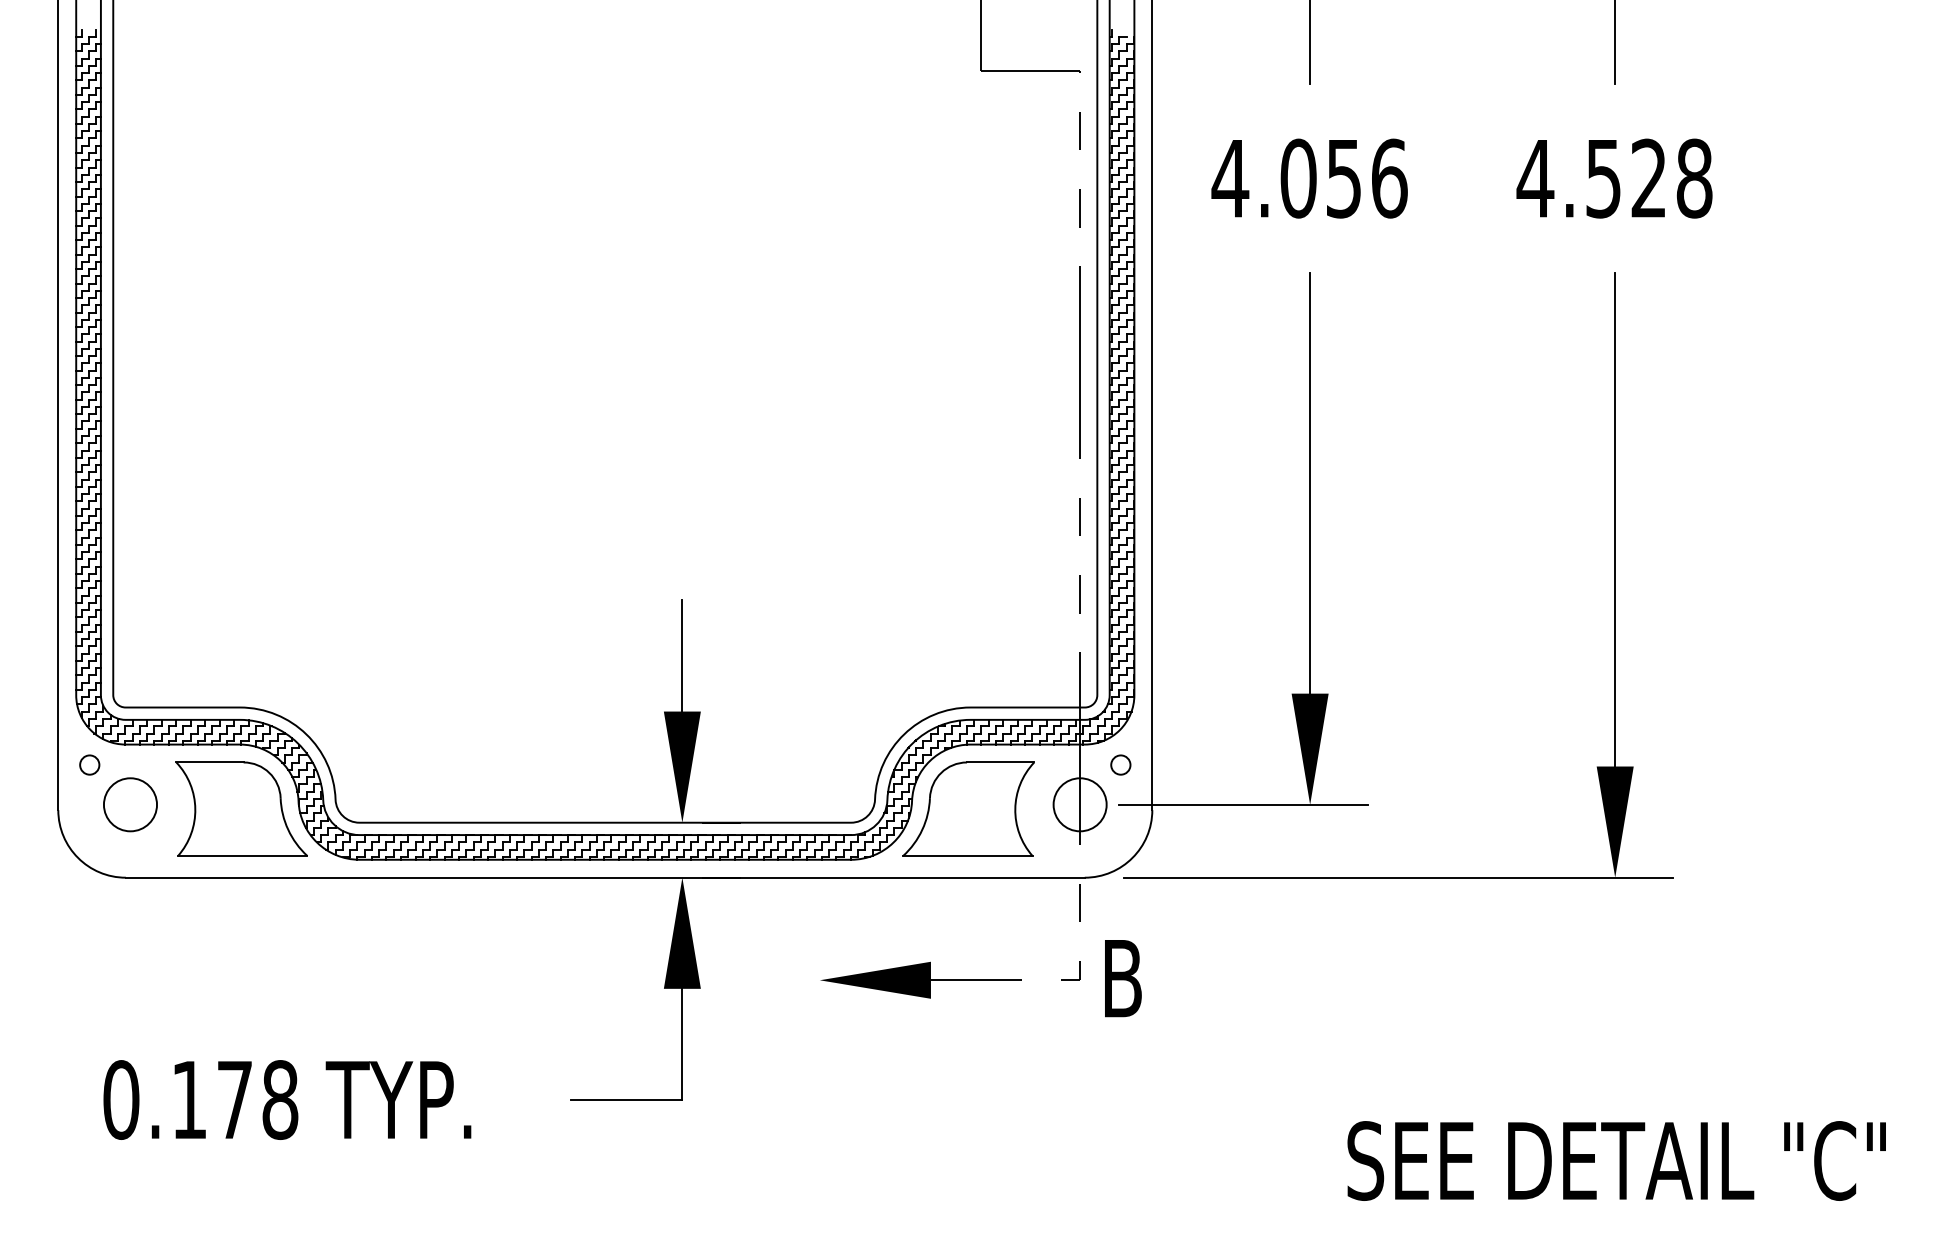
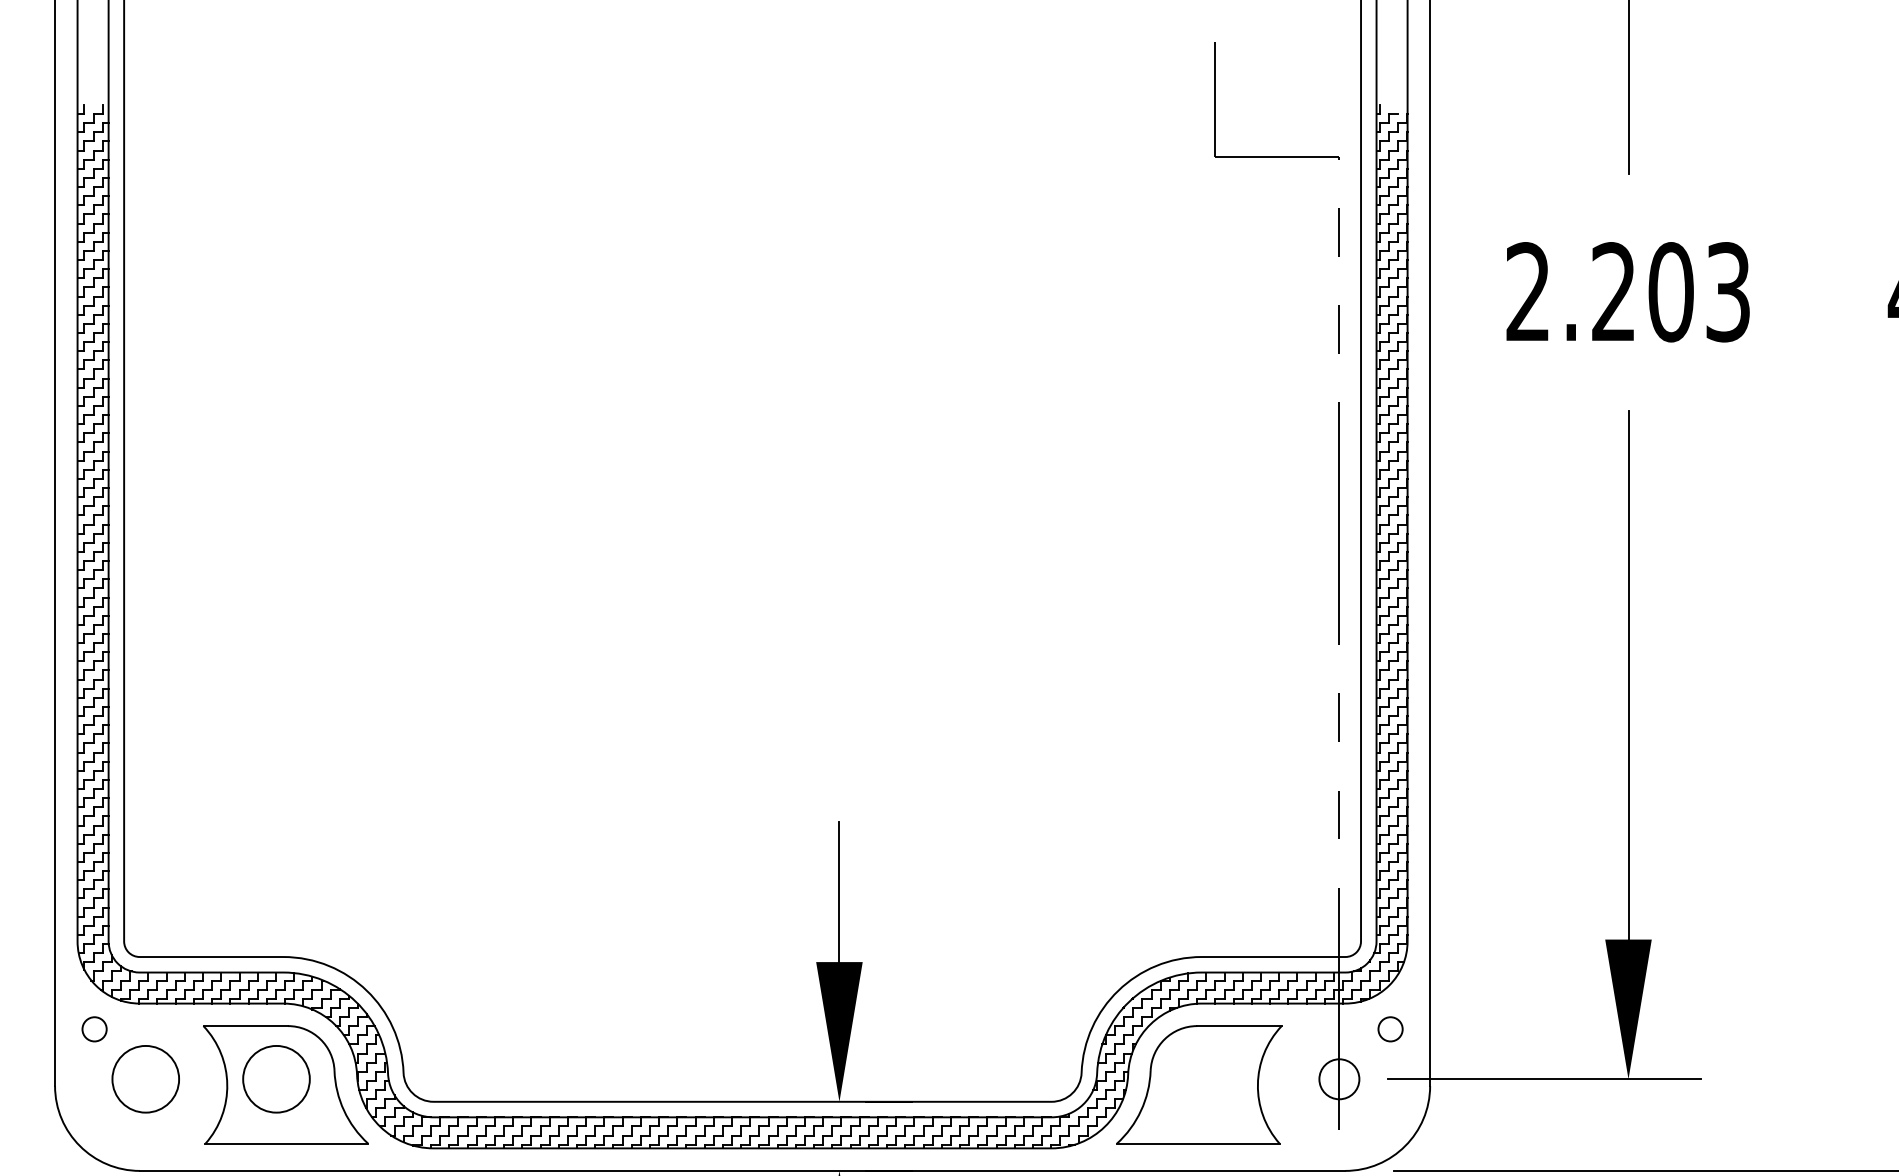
text: (1309, 178) -> (1627, 292), 4.056 -> 2.203
circle: (234, 804) -> (276, 1078), added
circle: (1079, 804) -> (1338, 1078), size x0.6

